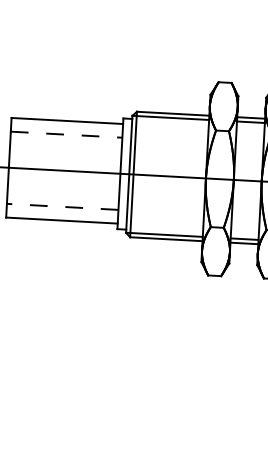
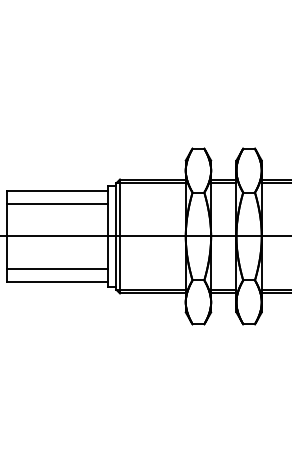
line: (66, 134) -> (57, 203), dashed -> solid
line: (62, 207) -> (57, 269), dashed -> solid

